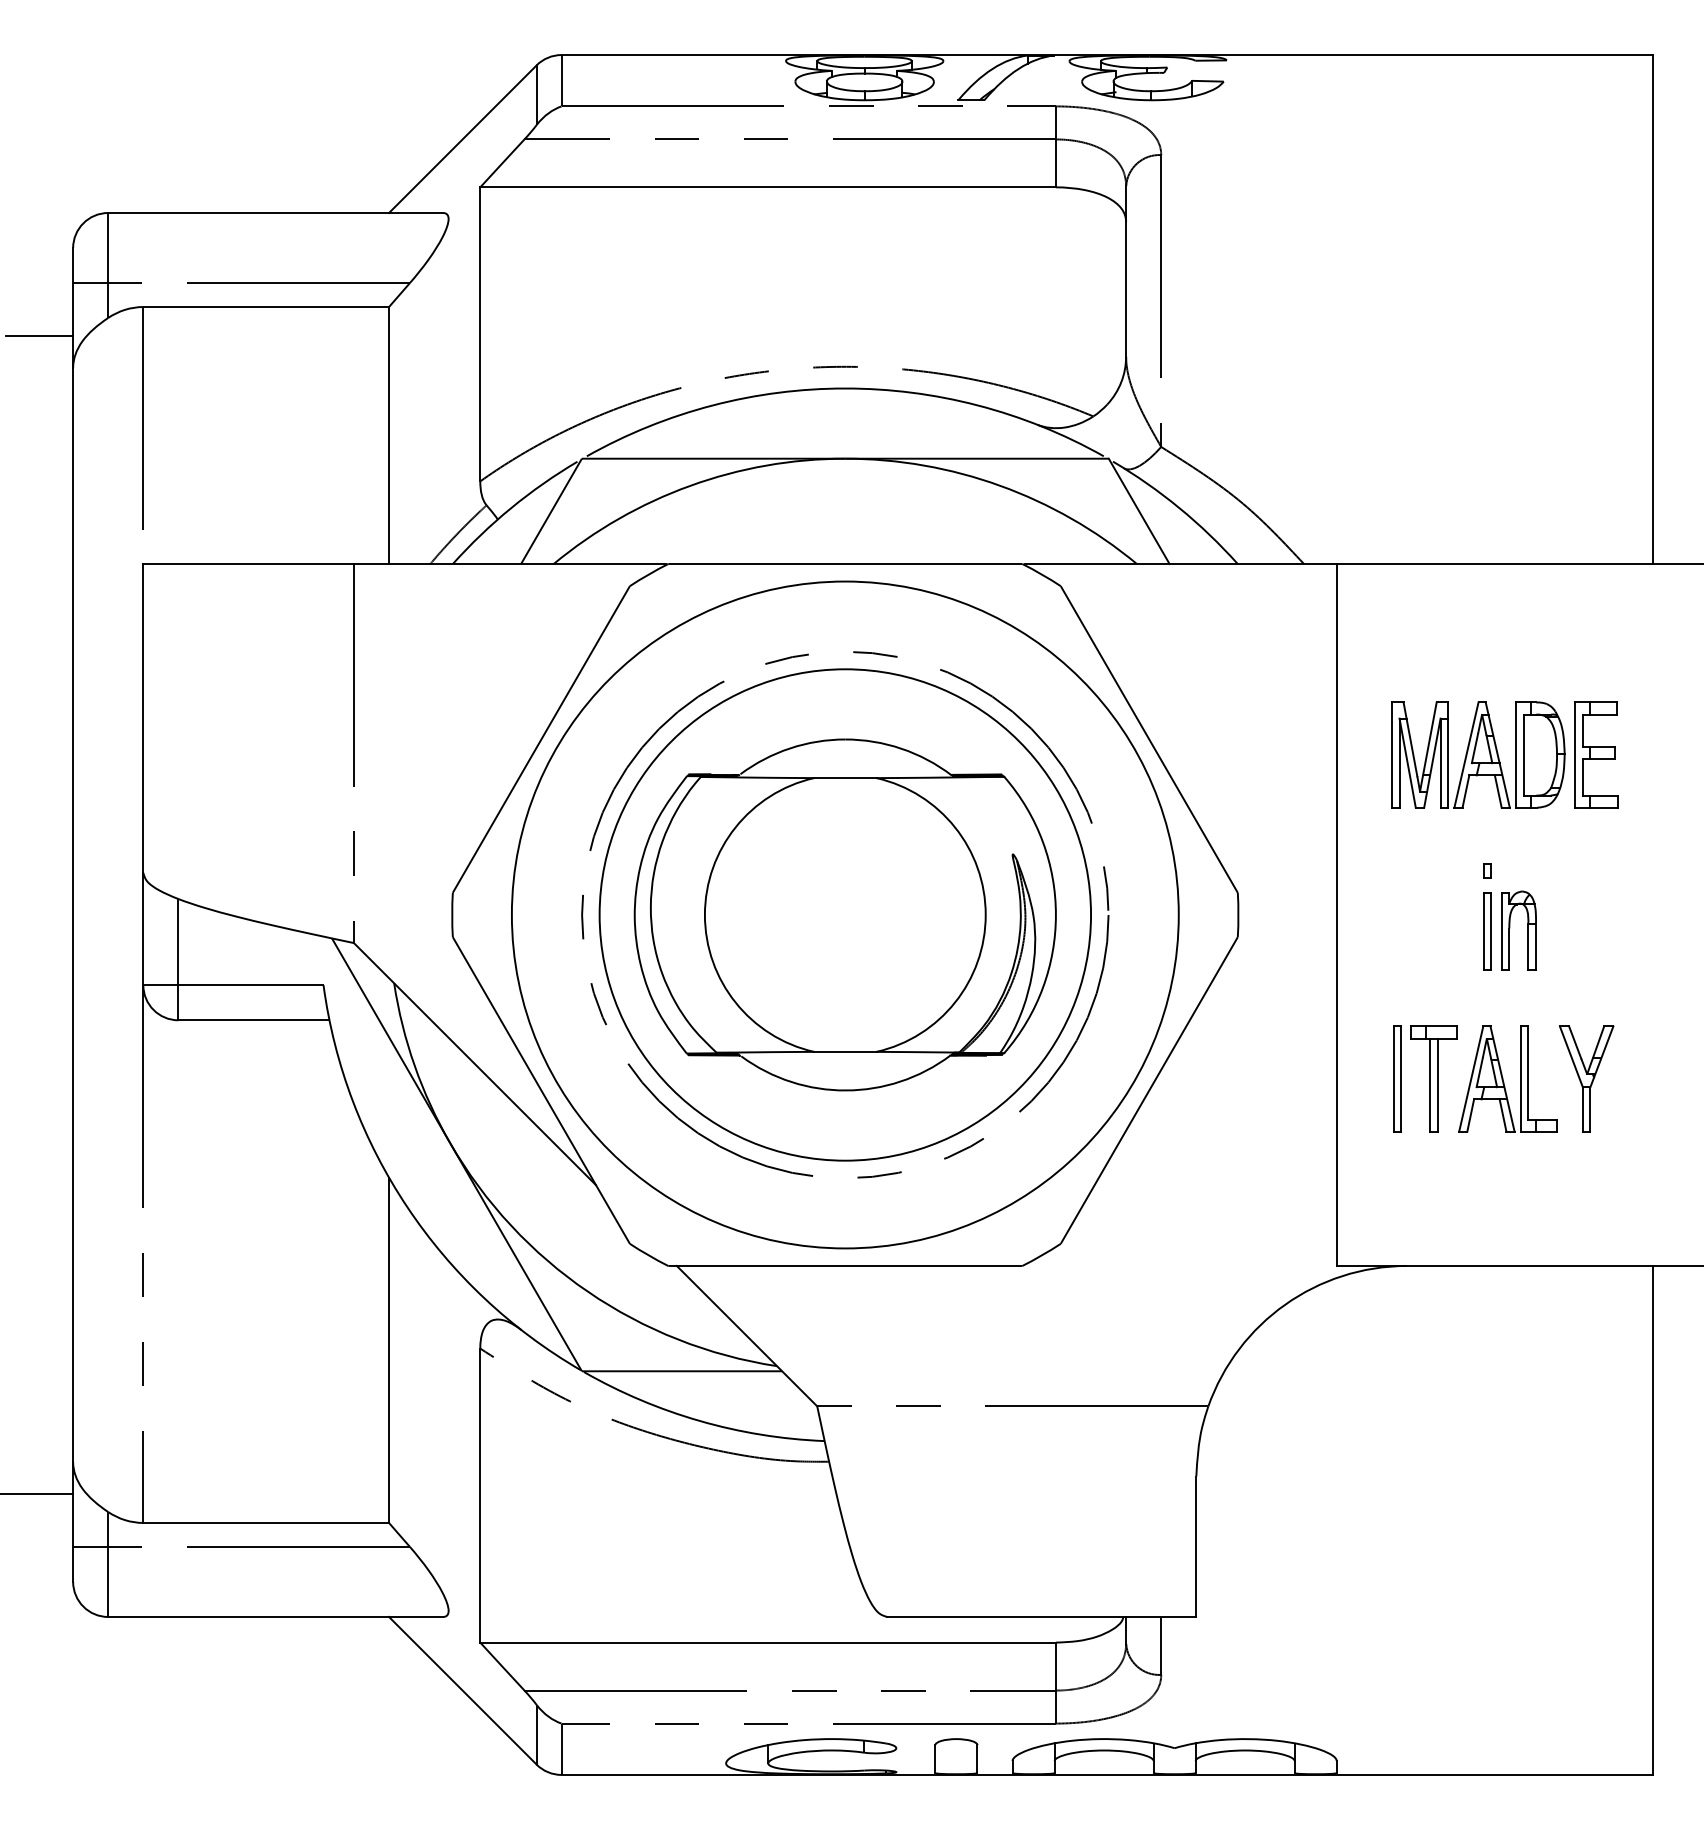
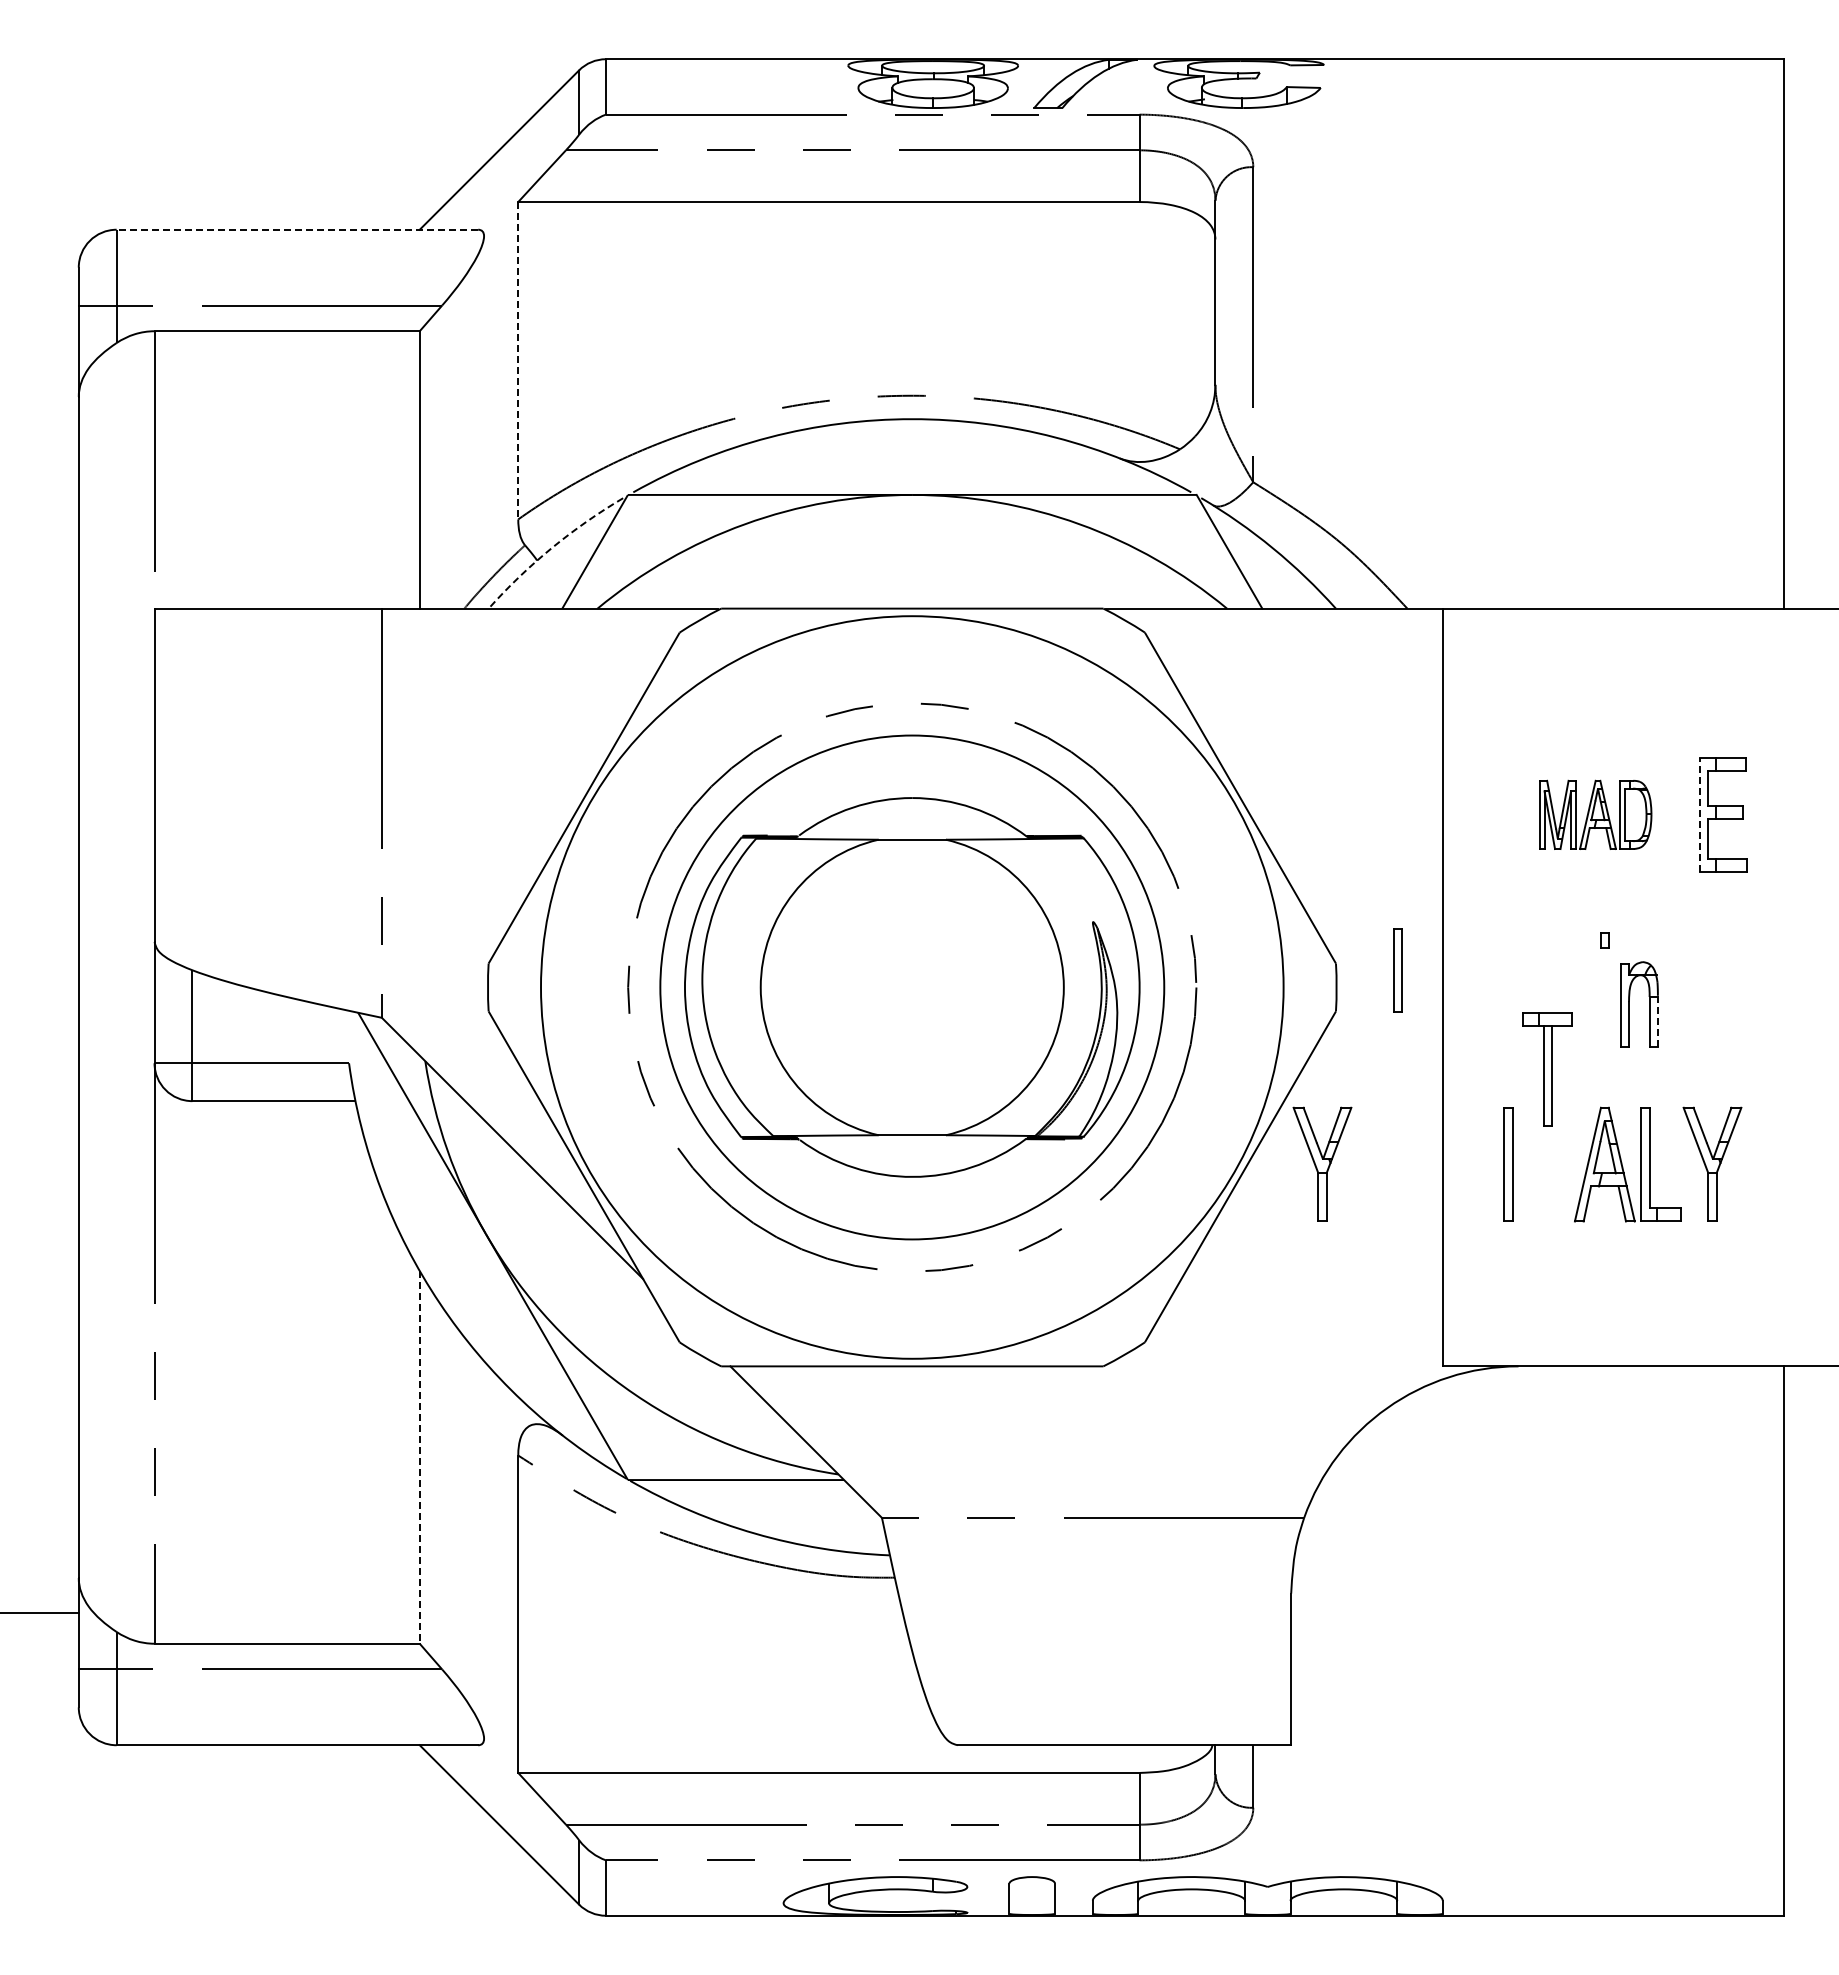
line: (275, 212) -> (297, 229), solid -> dashed
line: (480, 334) -> (518, 360), solid -> dashed
line: (39, 335) -> (42, 362), removed
arc: (511, 508) -> (551, 548), solid -> dashed
part: (1478, 754) -> (1595, 814), size x0.6
line: (1575, 754) -> (1700, 814), solid -> dashed
circle: (845, 915) -> (912, 987), size x0.7
circle: (845, 915) -> (912, 987), size x1.4
part: (1486, 931) -> (1397, 970), moved
line: (1535, 946) -> (1657, 1021), solid -> dashed
part: (1225, 1078) -> (1322, 1163), added
part: (1433, 1078) -> (1547, 1069), moved
line: (388, 1350) -> (419, 1457), solid -> dashed

